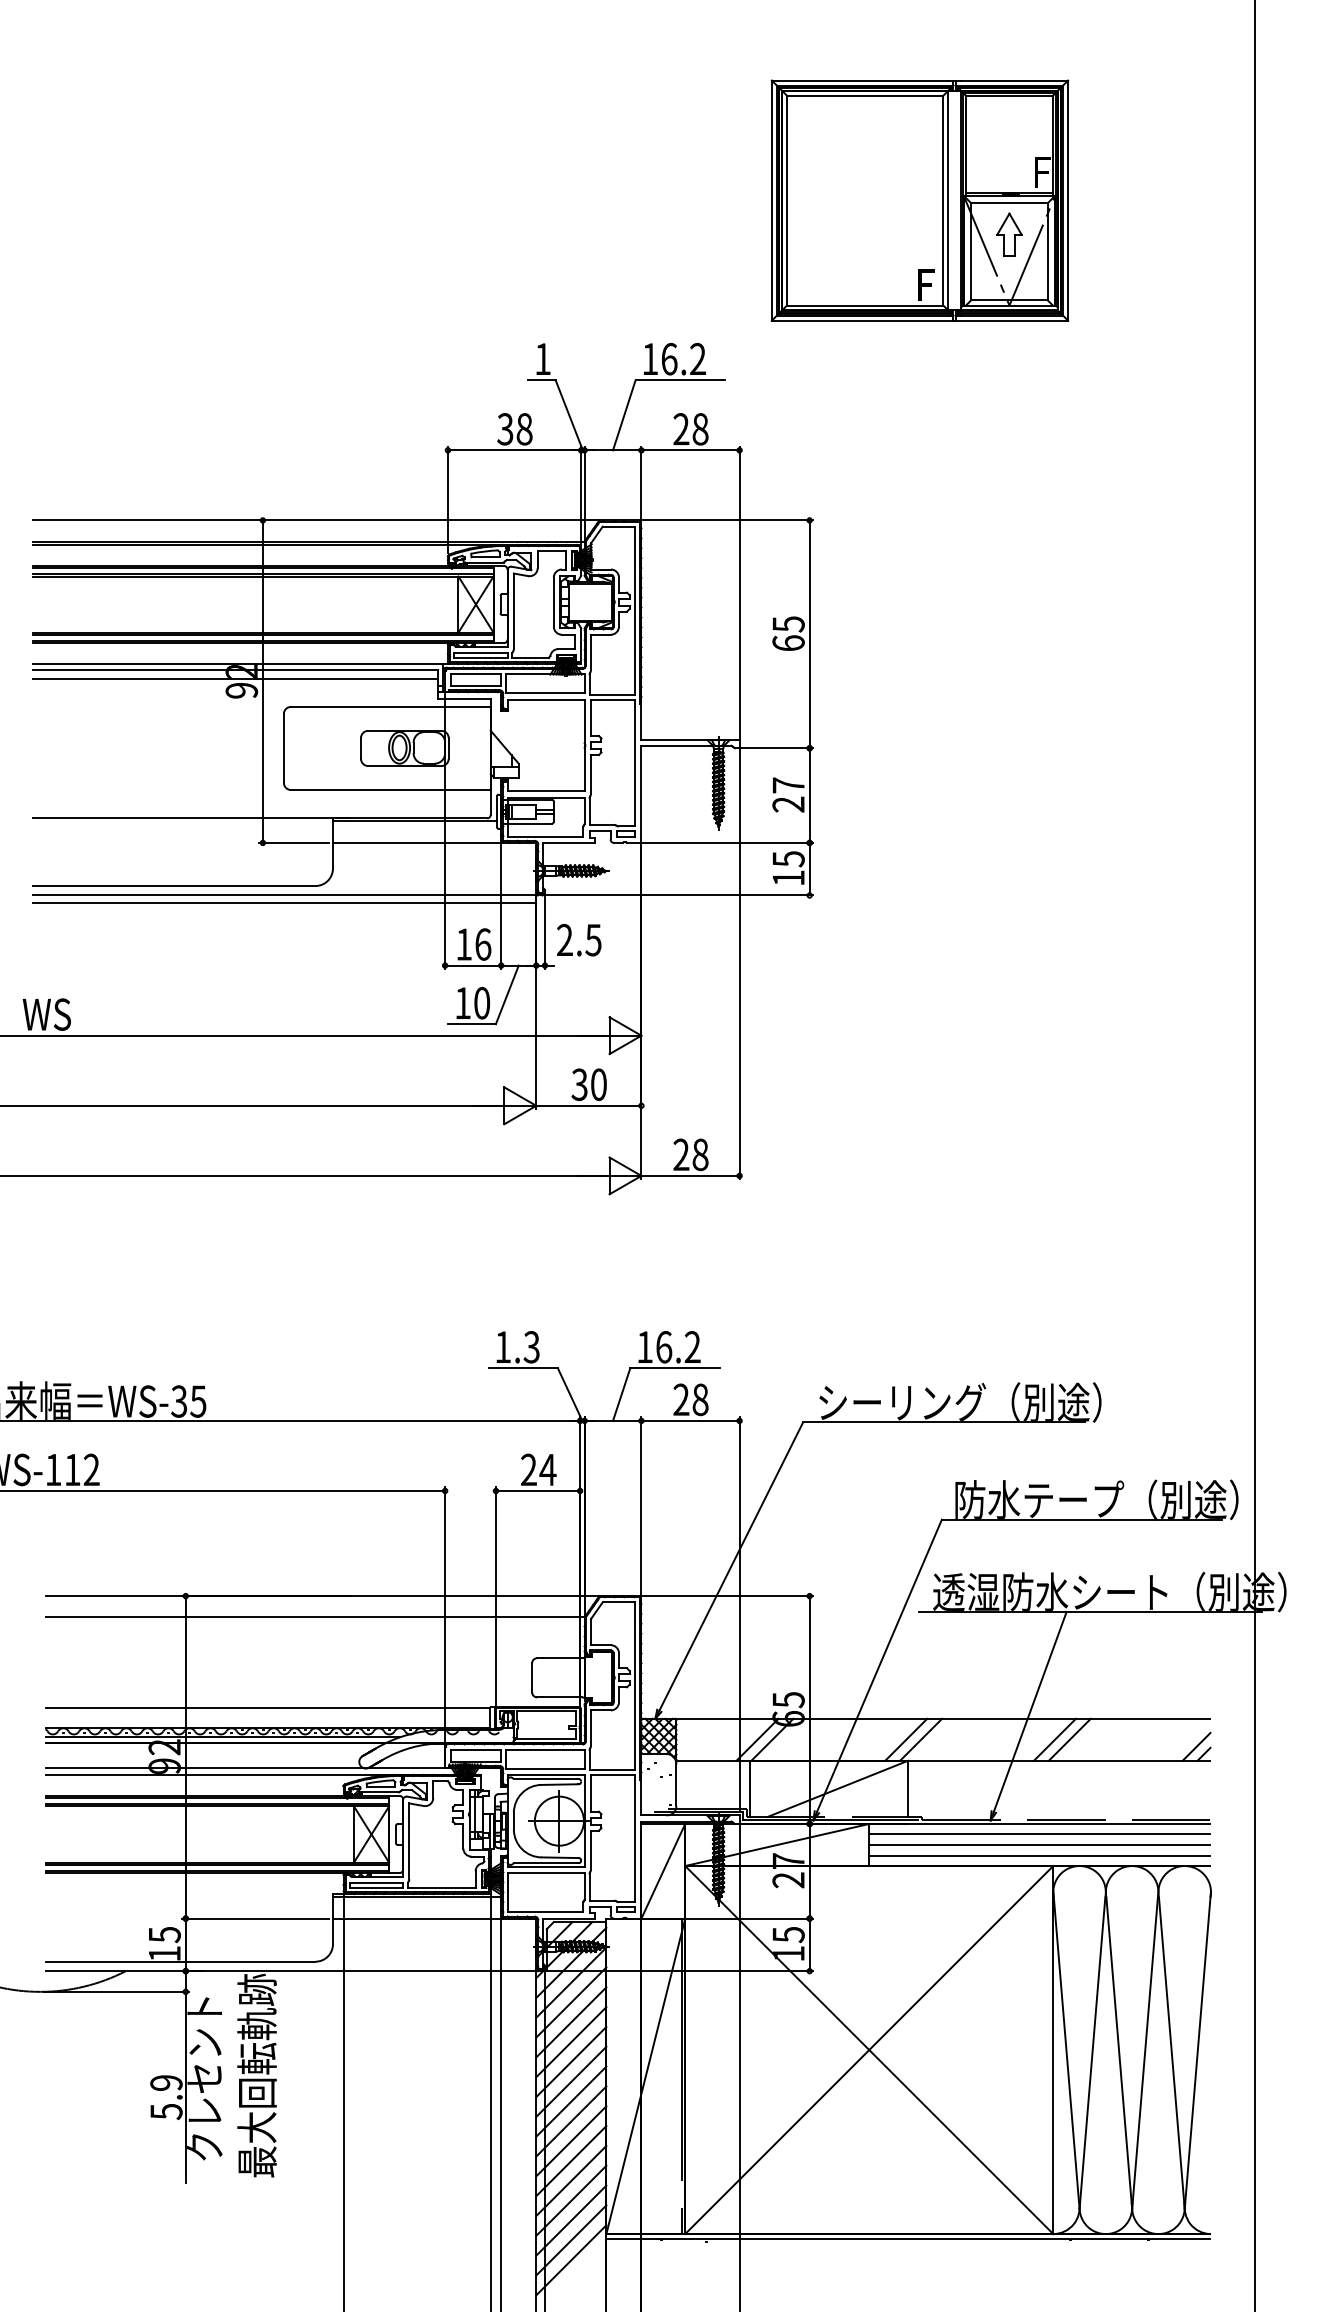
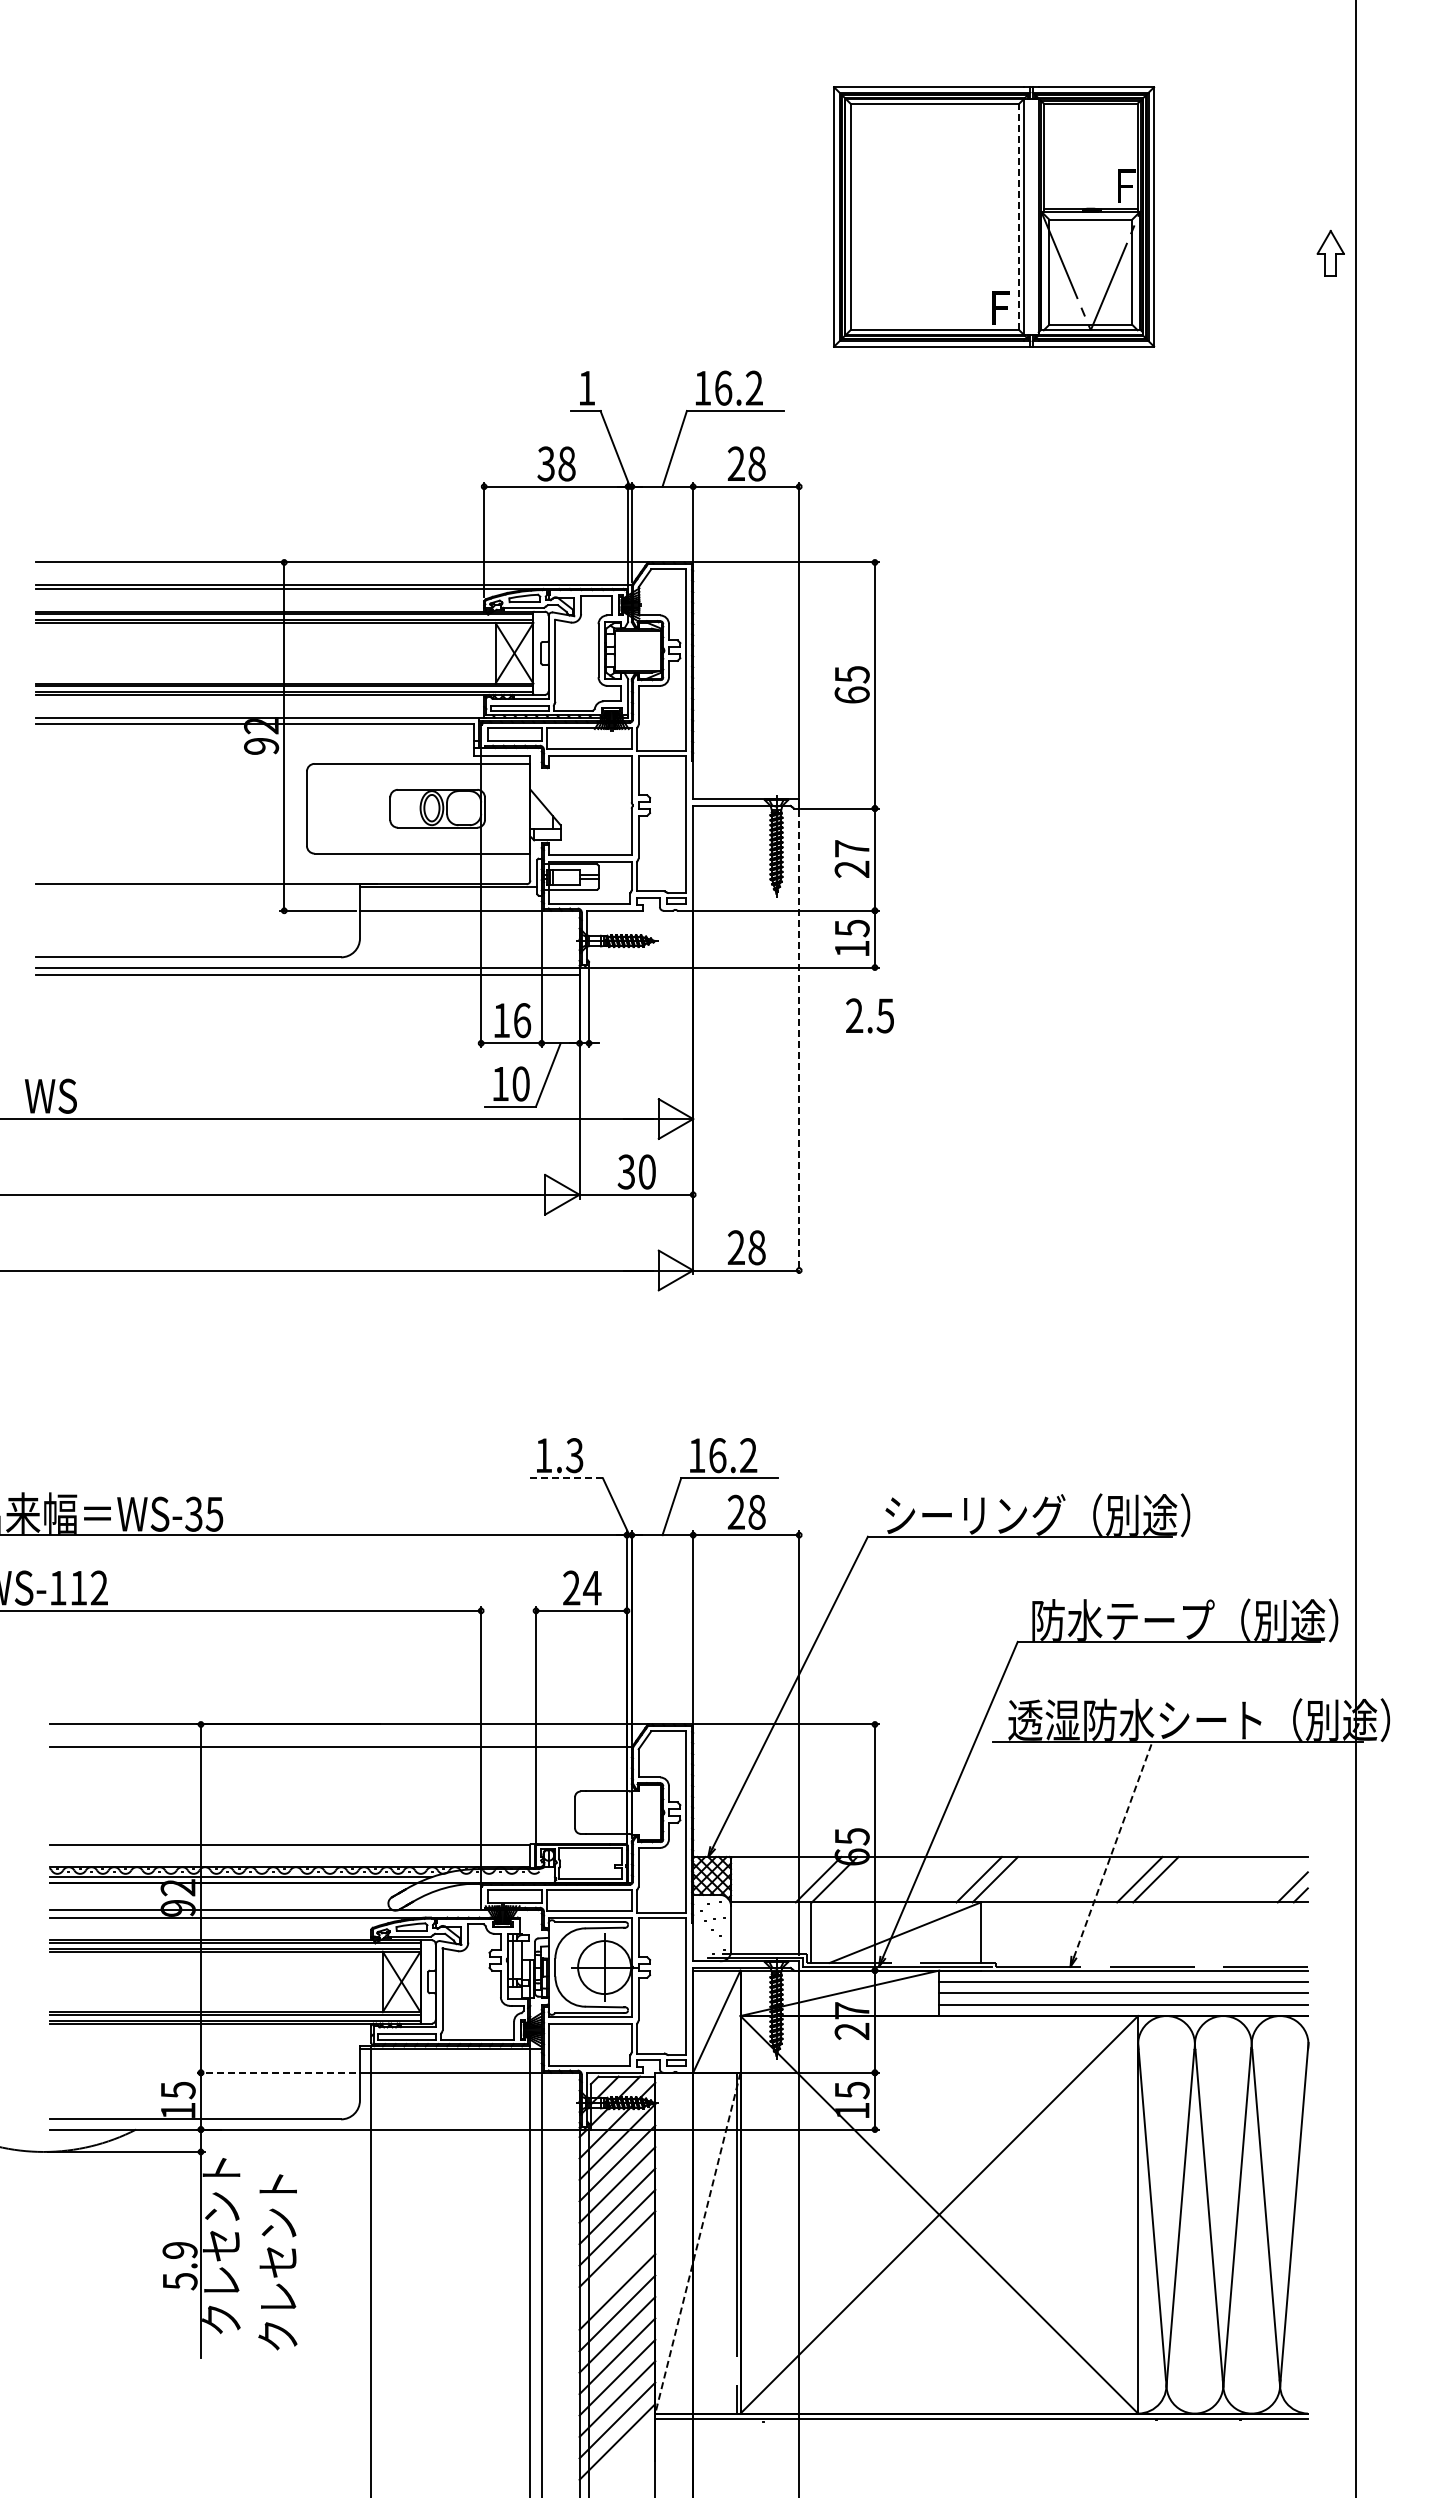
line: (943, 200) -> (1019, 216), solid -> dashed
part: (1009, 234) -> (1330, 253), moved
line: (235, 678) -> (254, 733), removed
text: (578, 939) -> (869, 1015), moved
line: (739, 964) -> (799, 1042), solid -> dashed
line: (522, 1368) -> (564, 1478), solid -> dashed
line: (1030, 1711) -> (1113, 1849), solid -> dashed
line: (255, 1918) -> (276, 2072), solid -> dashed
text: (256, 2075) -> (277, 2242), 最大回転軌跡 -> クレセント
line: (645, 2076) -> (697, 2243), solid -> dashed
line: (571, 2101) -> (617, 2270), removed

